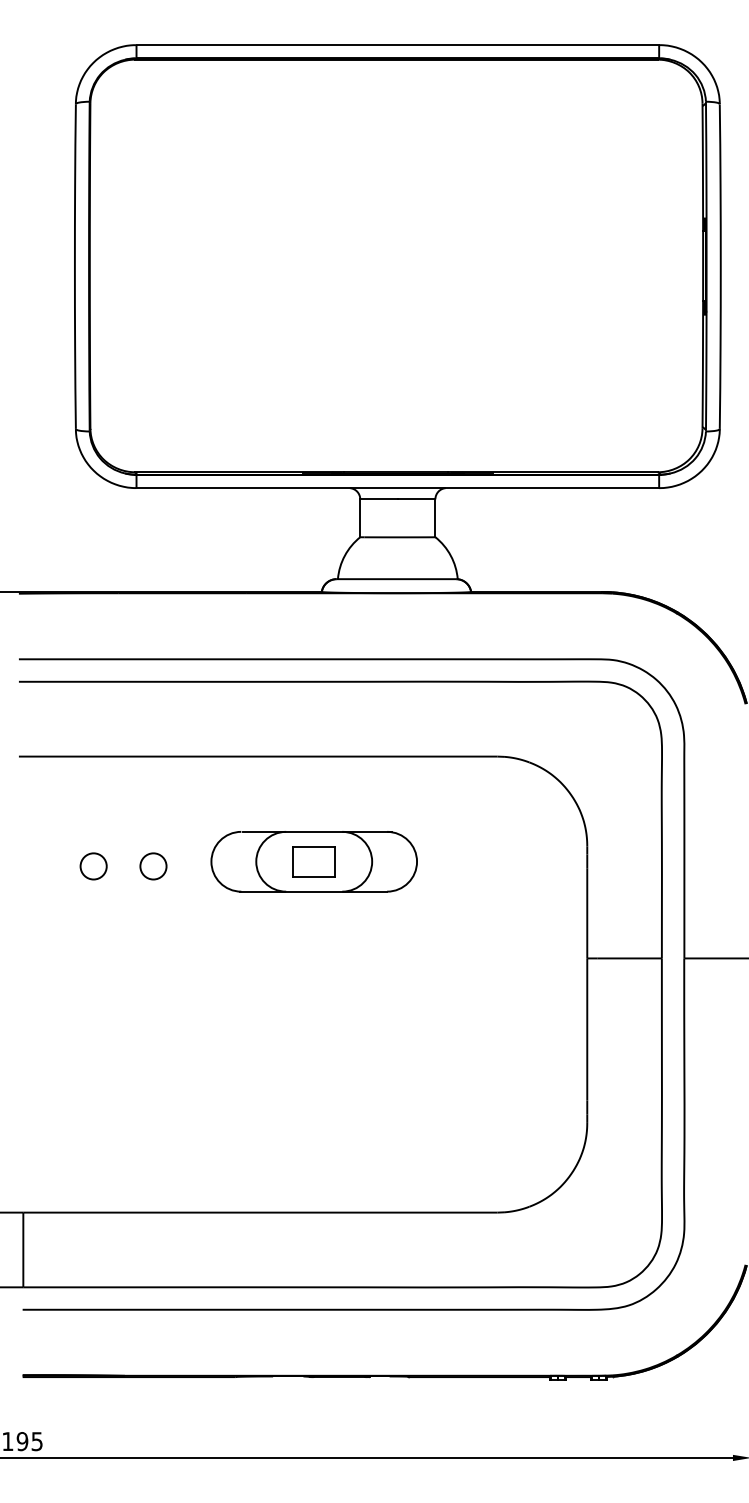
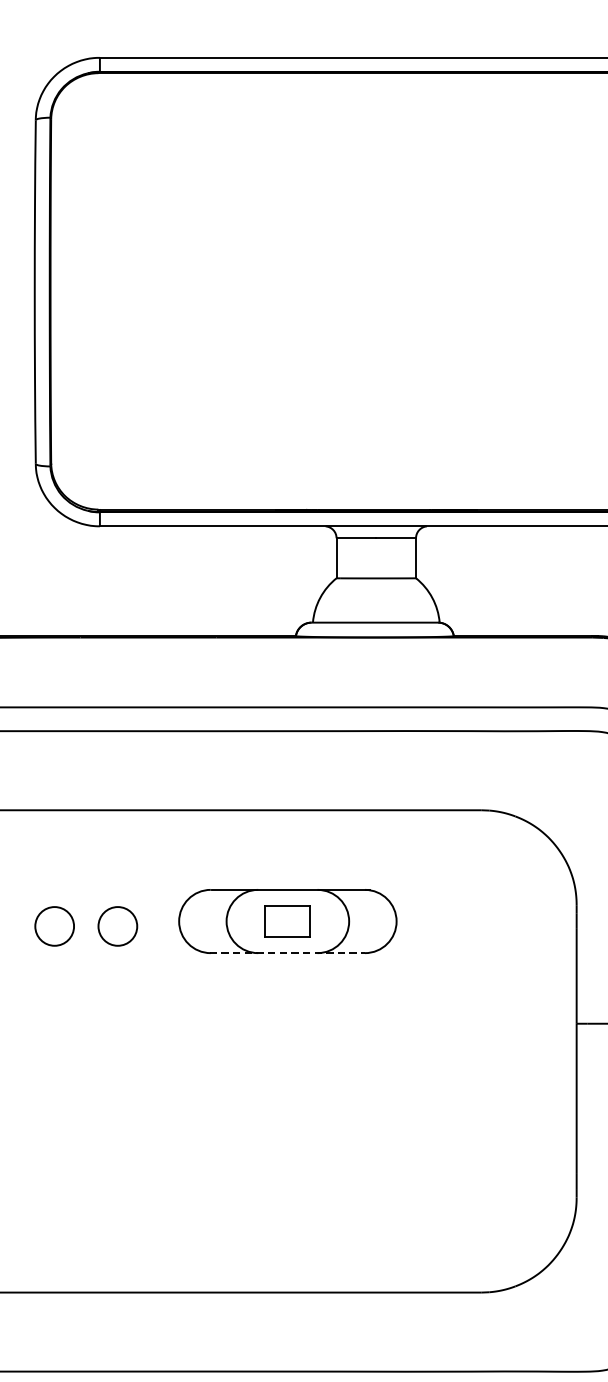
circle: (93, 866) -> (54, 926), size x1.4
circle: (153, 866) -> (117, 926), size x1.4
line: (314, 891) -> (288, 952), solid -> dashed

